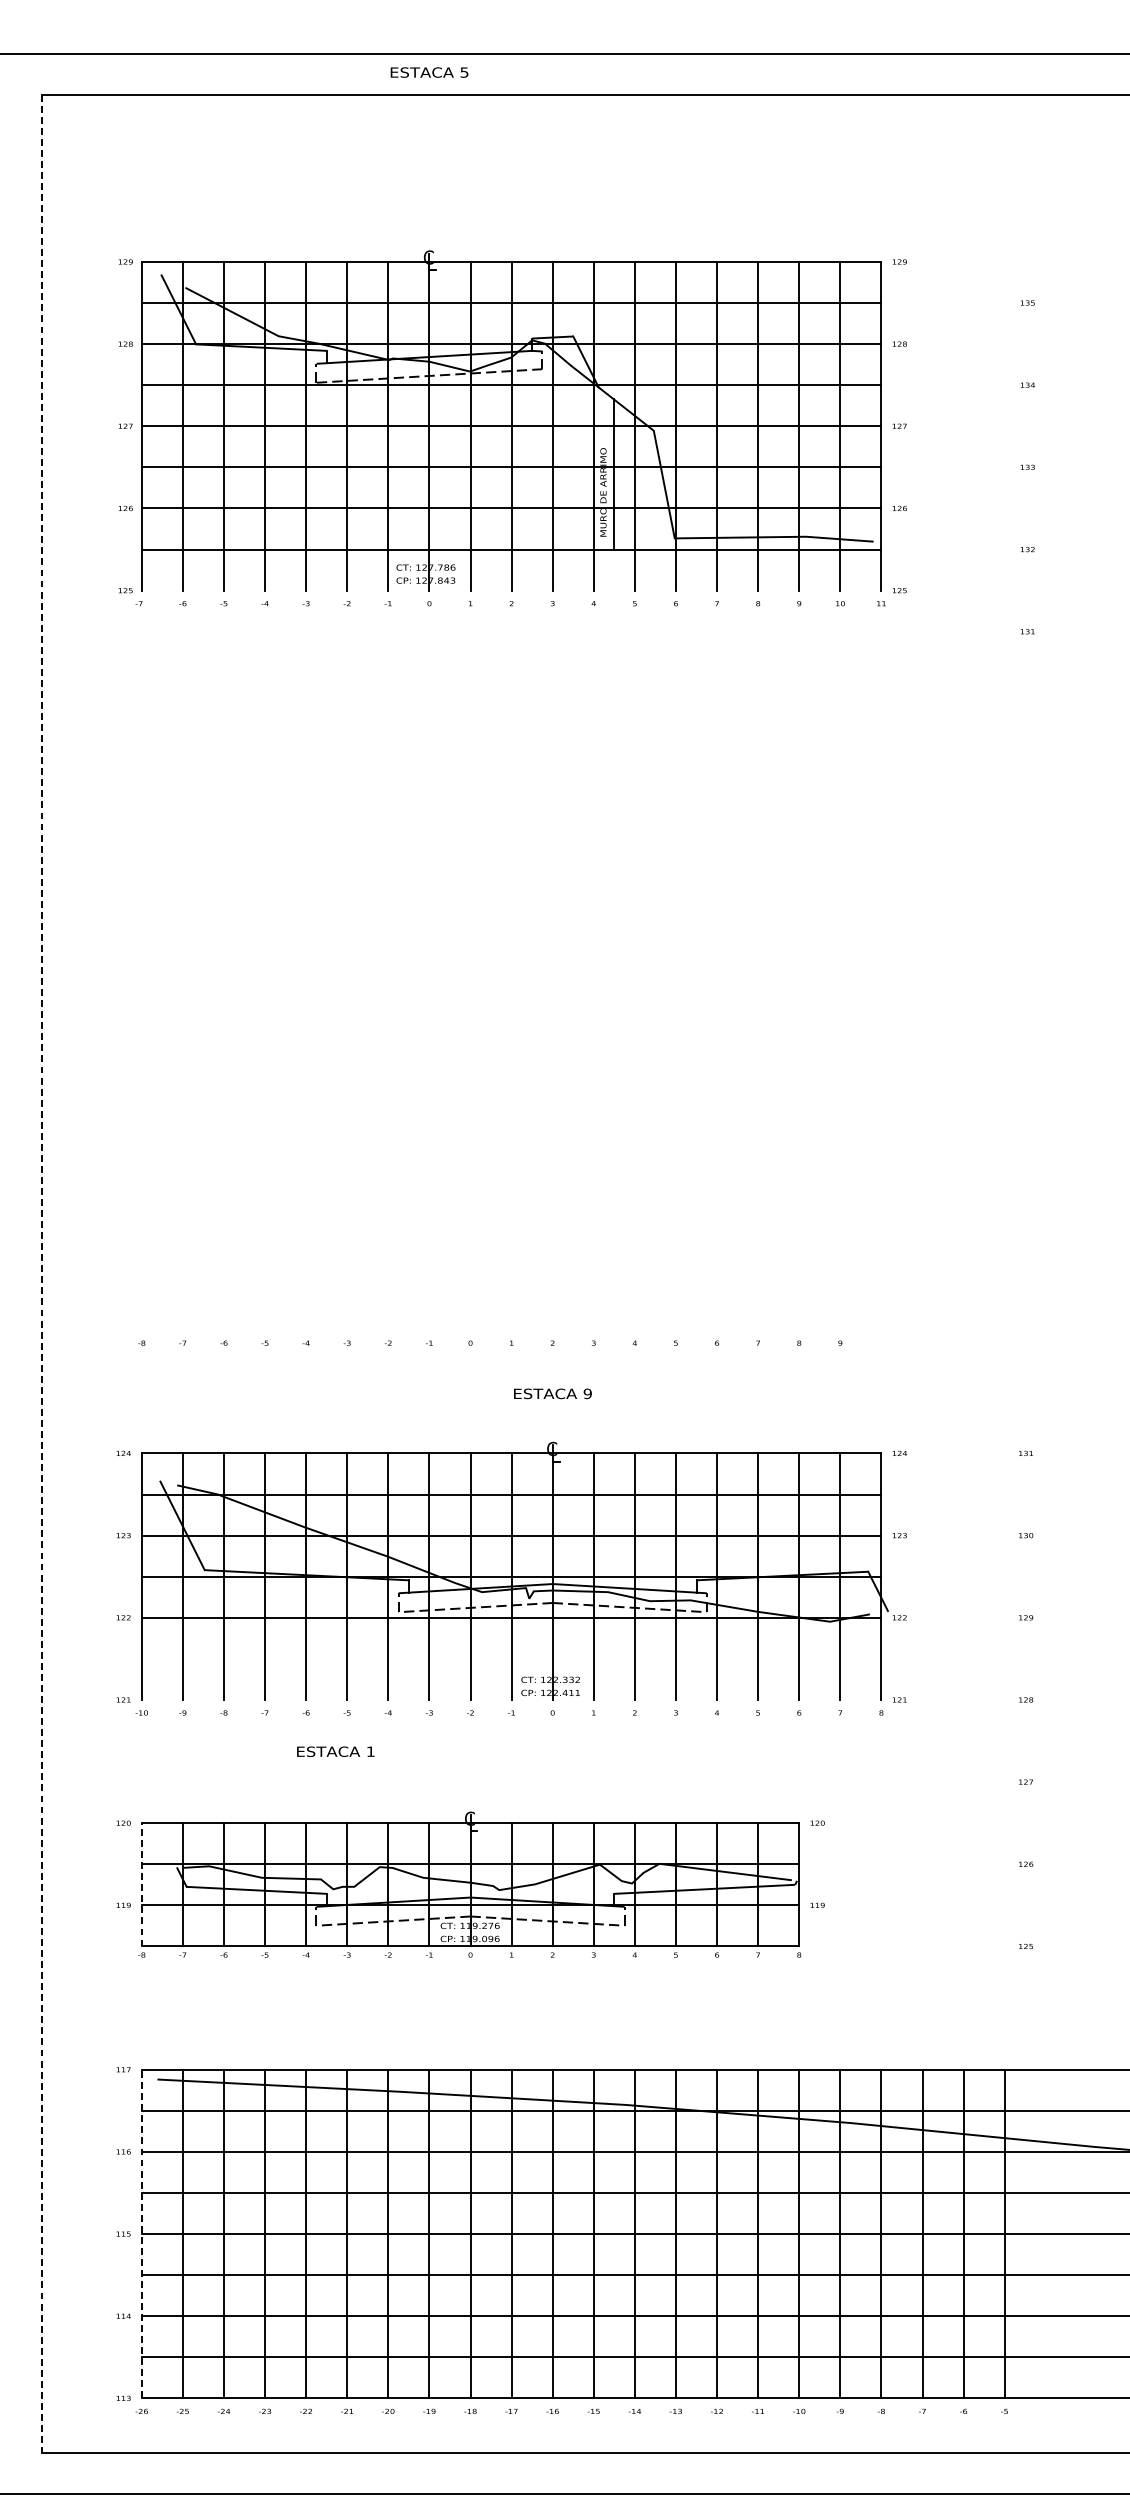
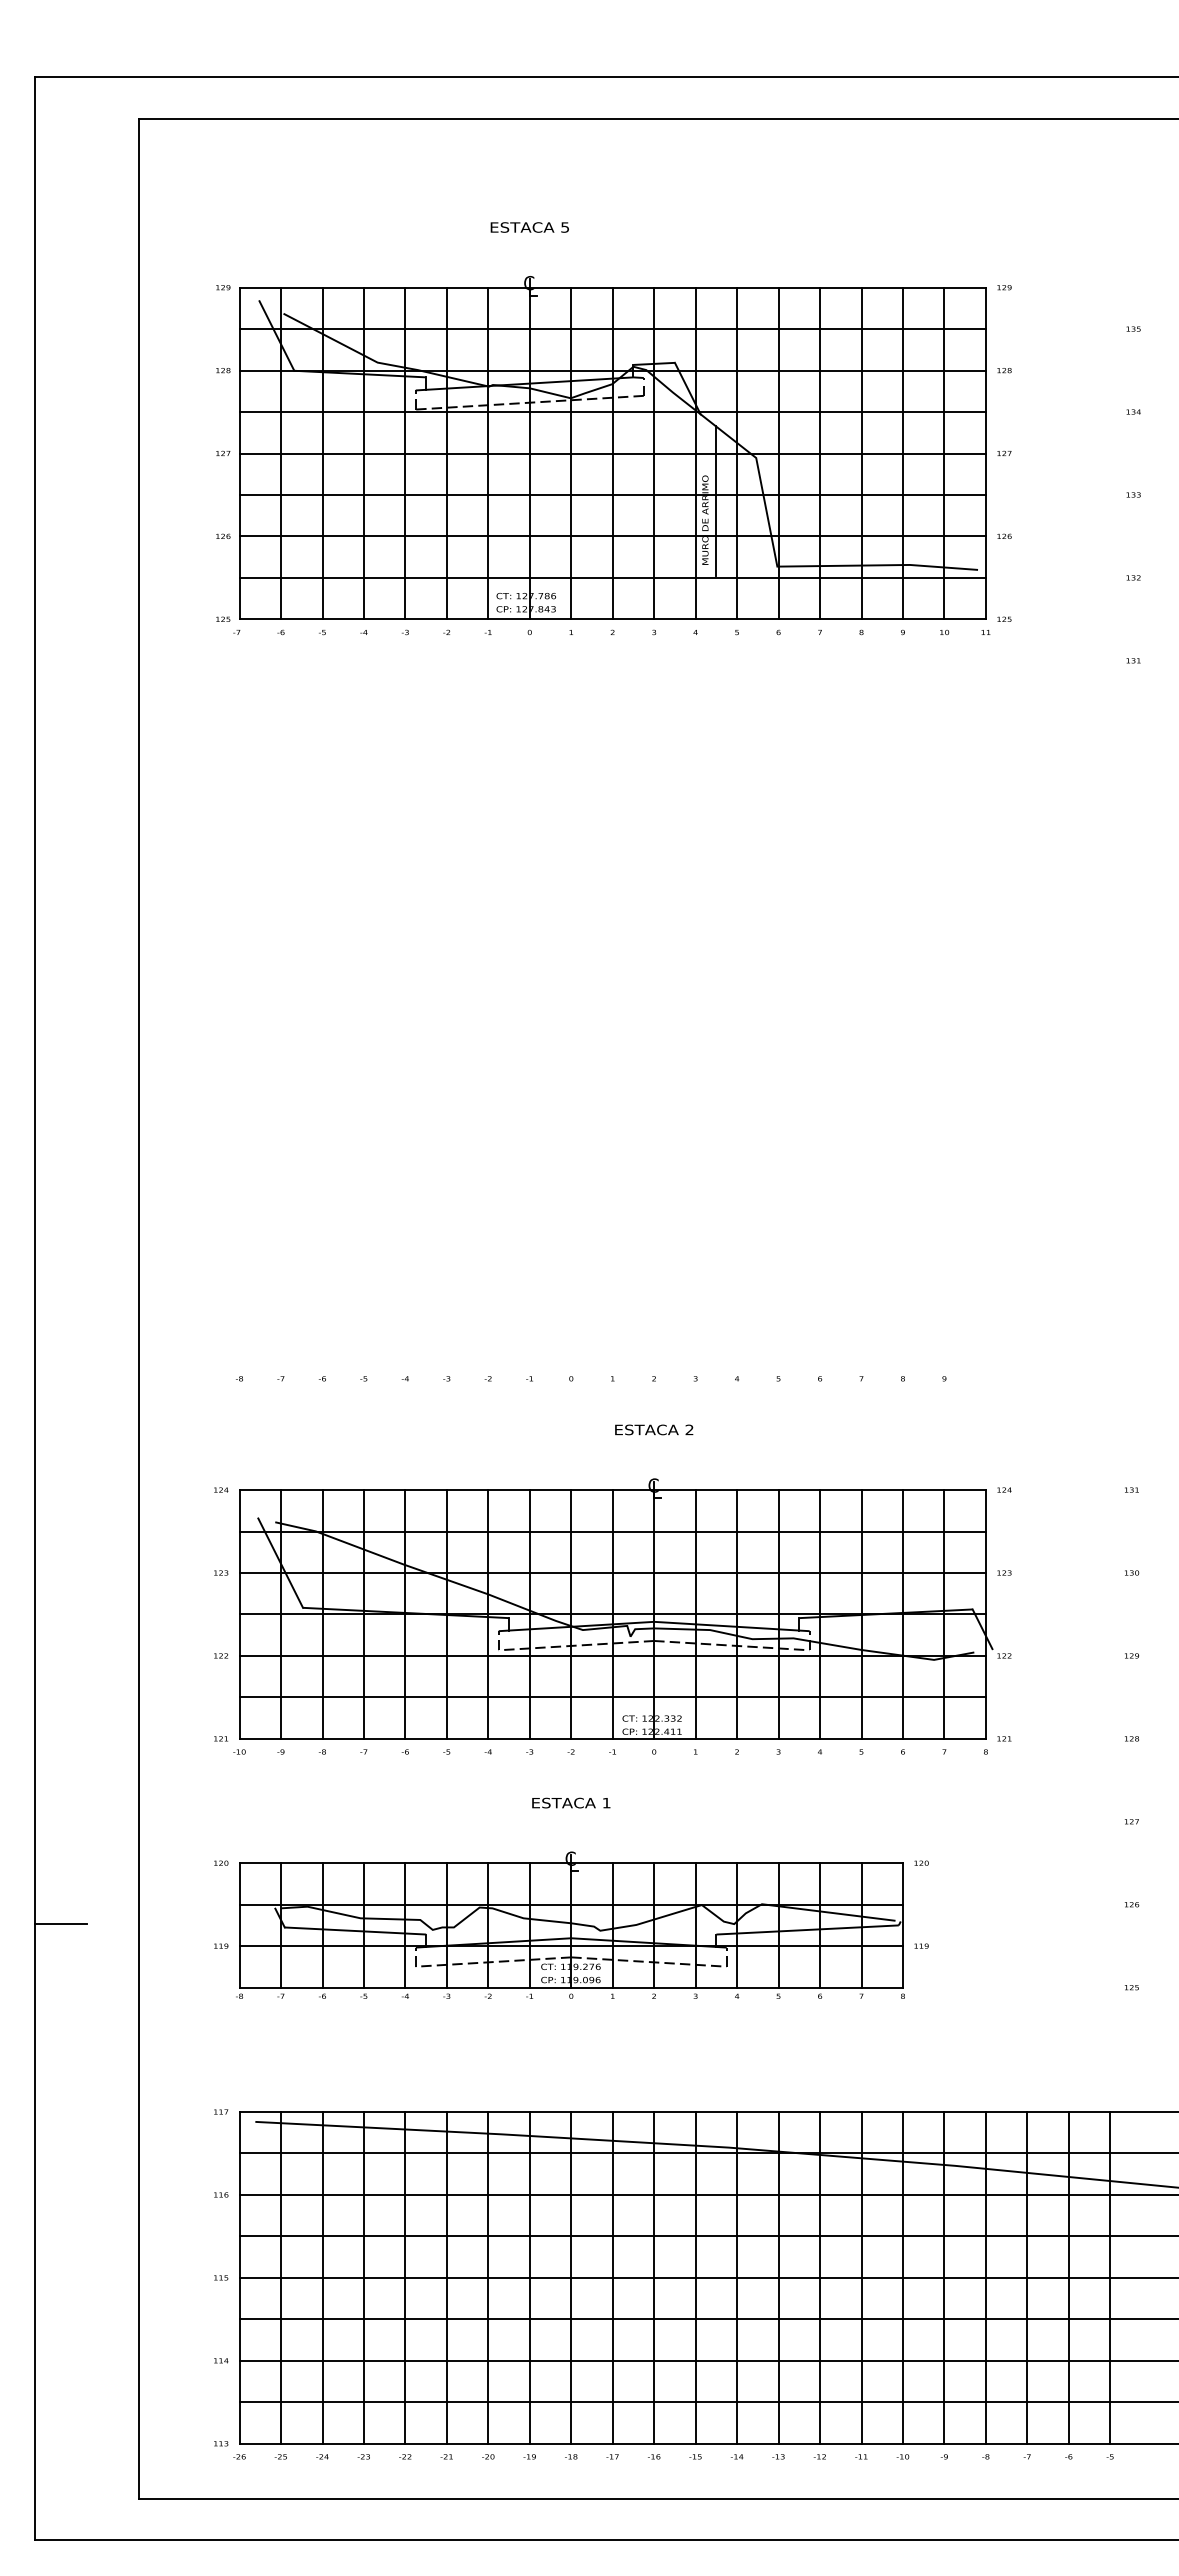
text: (429, 72) -> (529, 227), moved
line: (511, 590) -> (612, 619), added
line: (41, 1273) -> (138, 1308), dashed -> solid
text: (587, 1393) -> (689, 1429), 9 -> 2
line: (511, 1658) -> (612, 1697), added
line: (511, 1699) -> (612, 1738), added
text: (336, 1751) -> (571, 1802), moved
line: (141, 1883) -> (239, 1924), dashed -> solid
line: (141, 2233) -> (239, 2277), dashed -> solid

